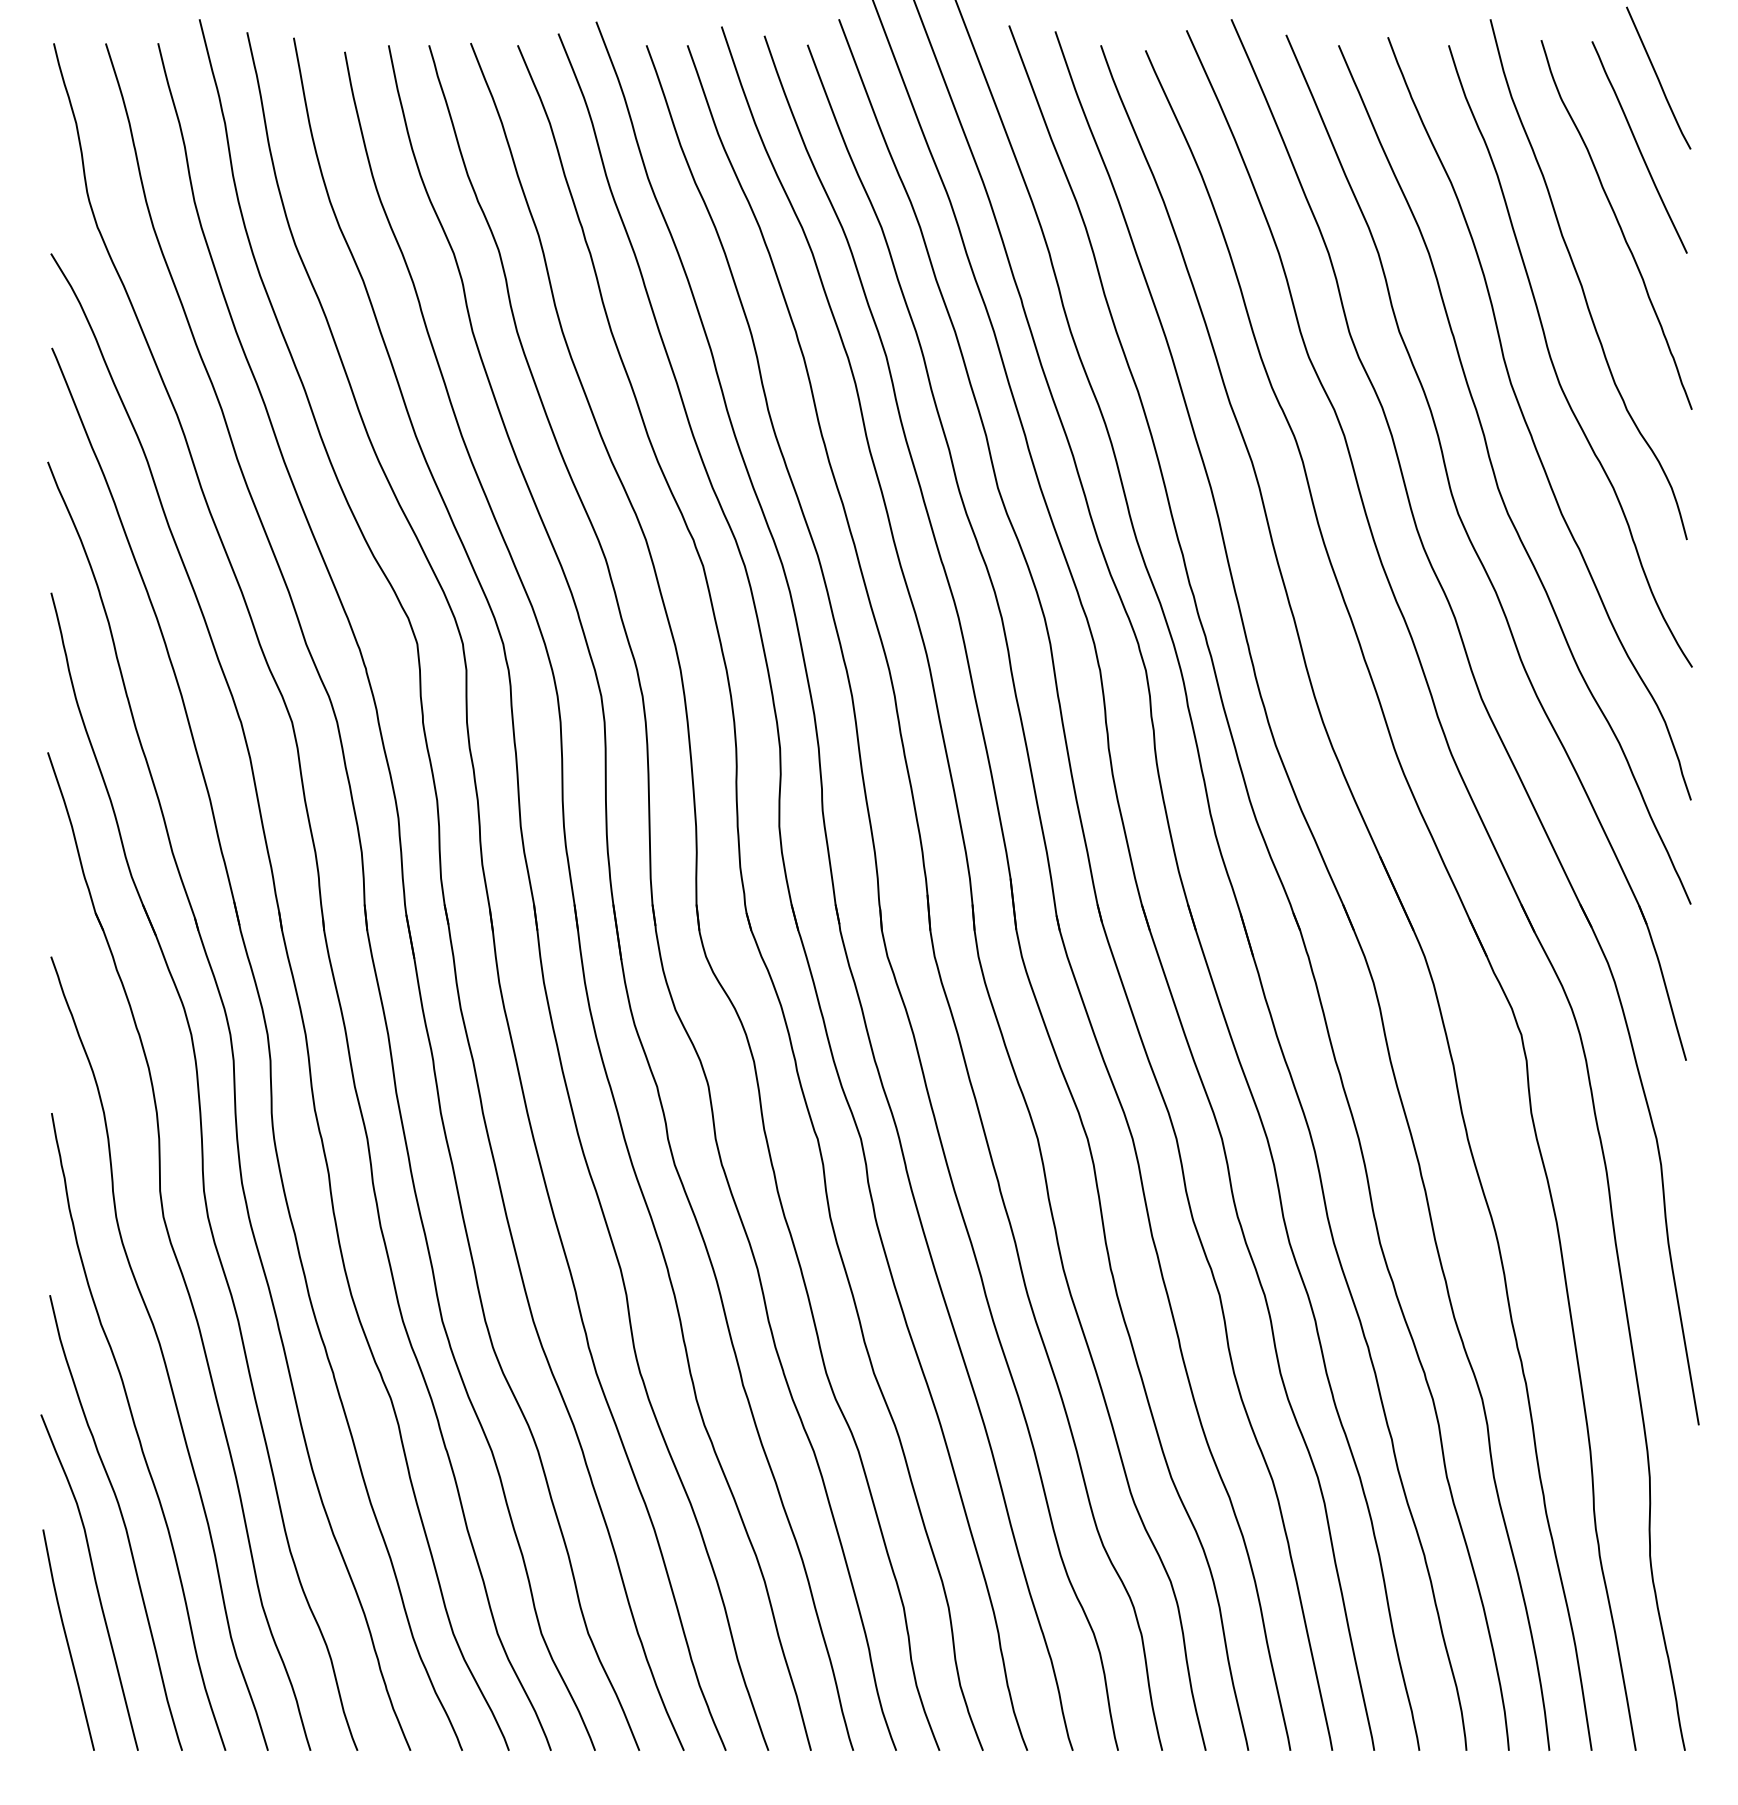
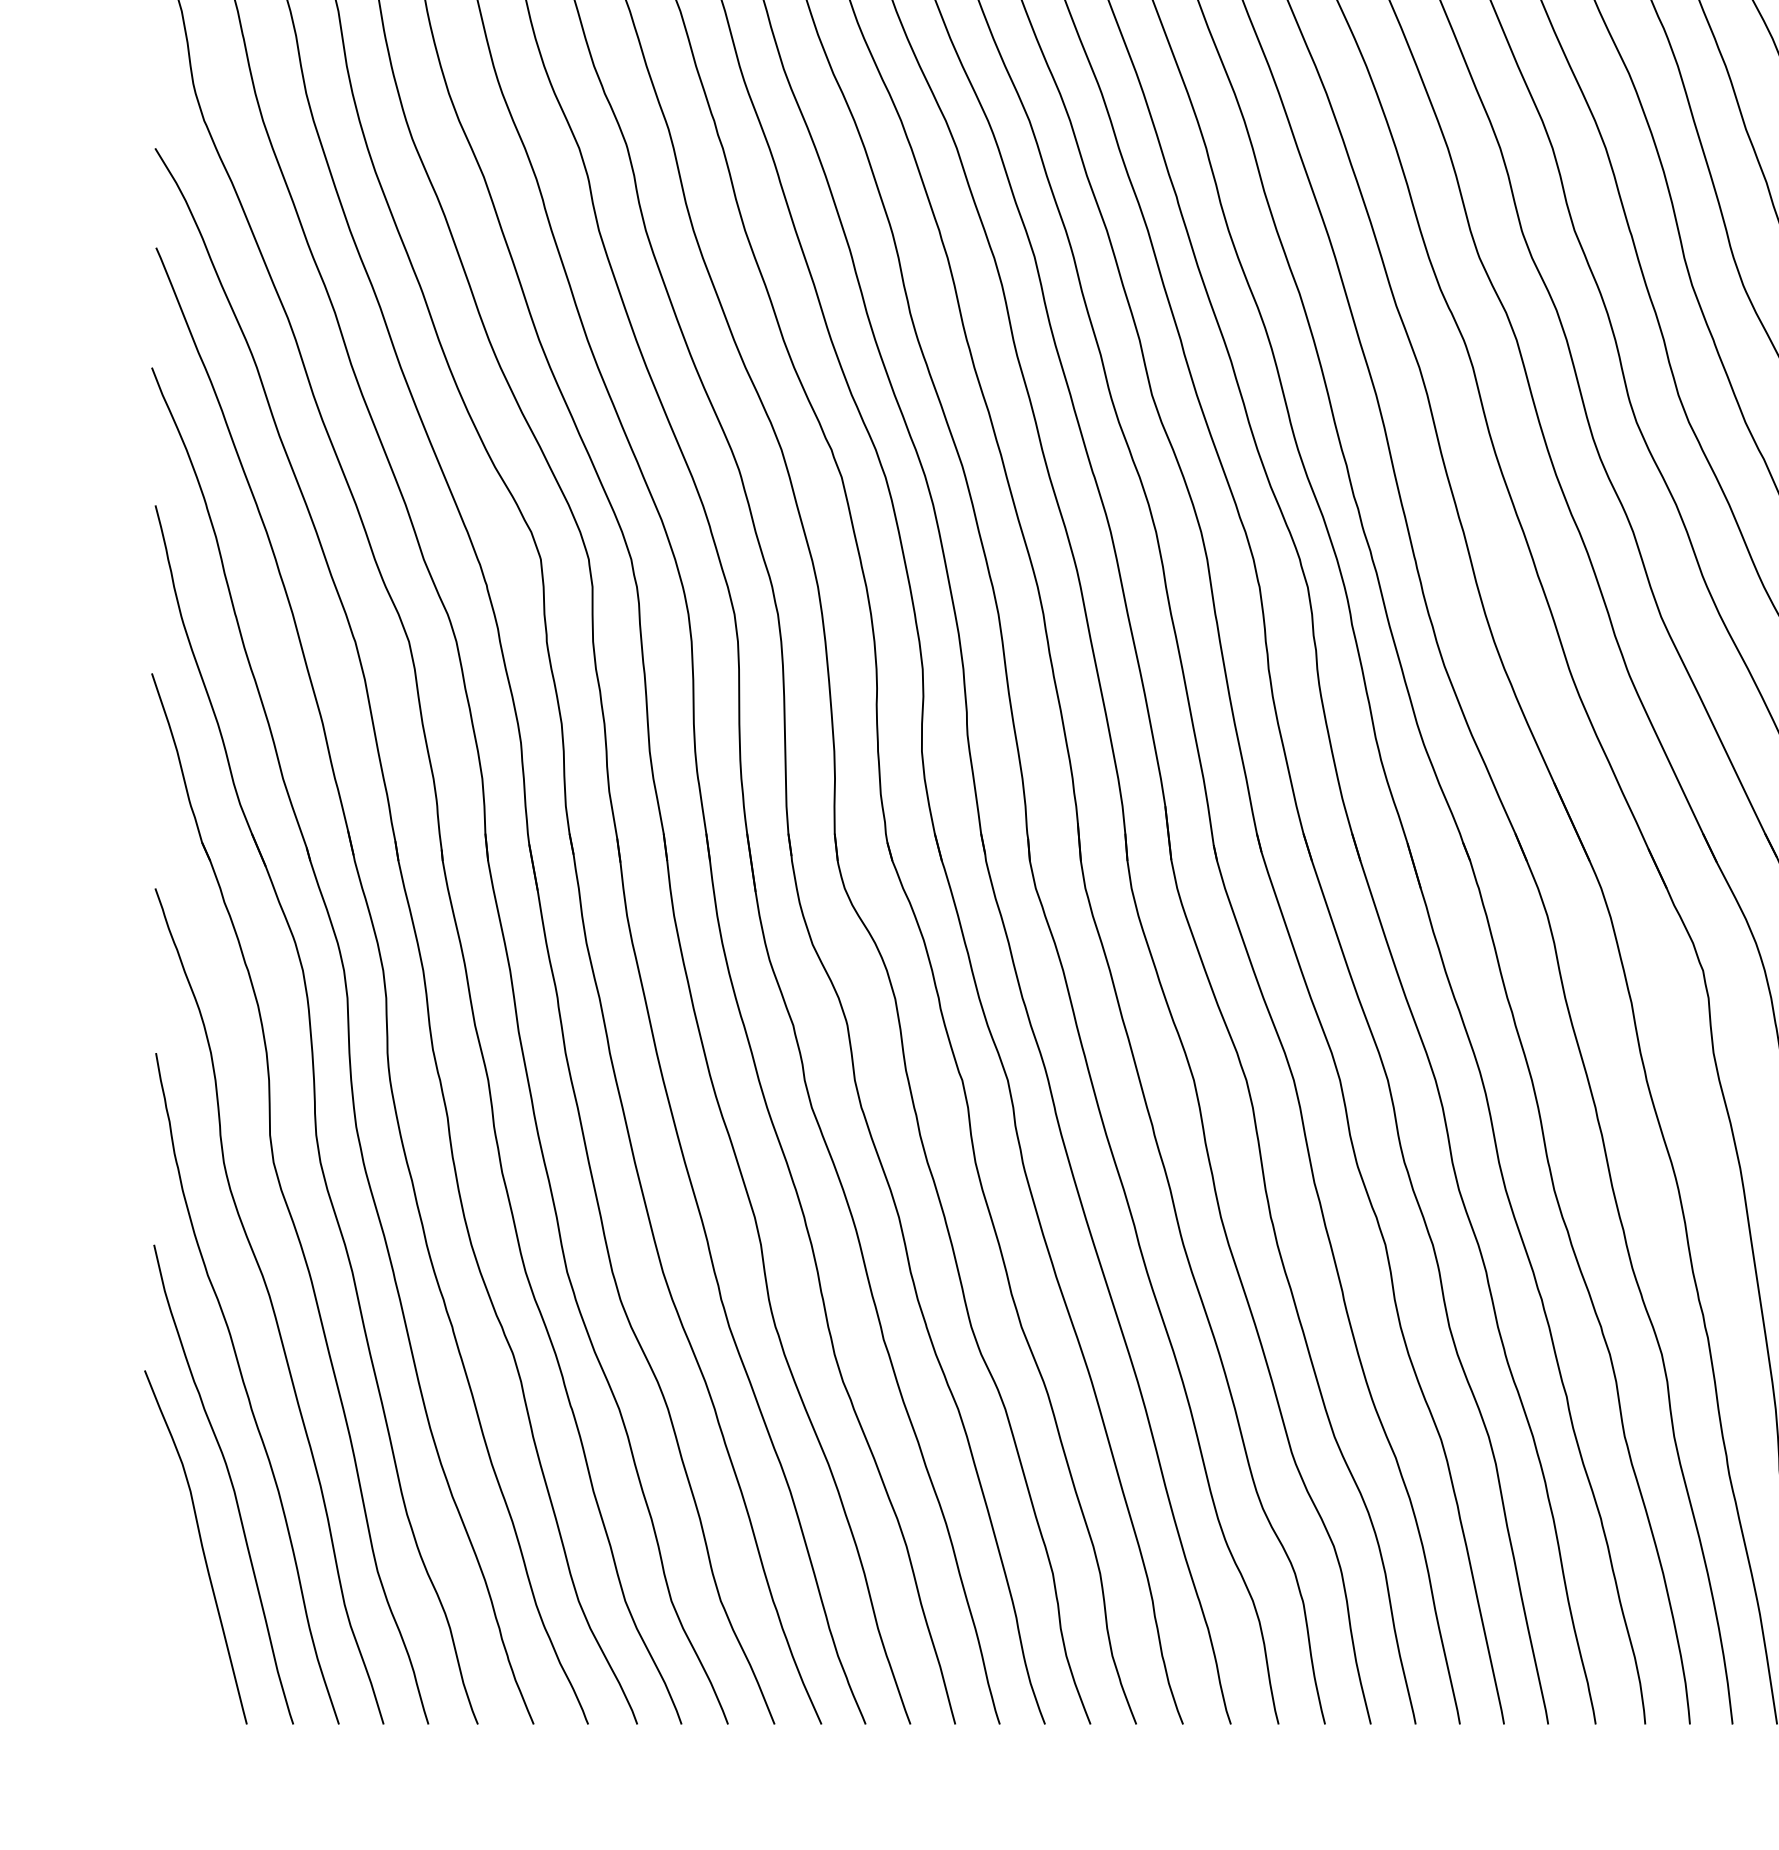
curve: (67, 1639) -> (172, 1607), removed

